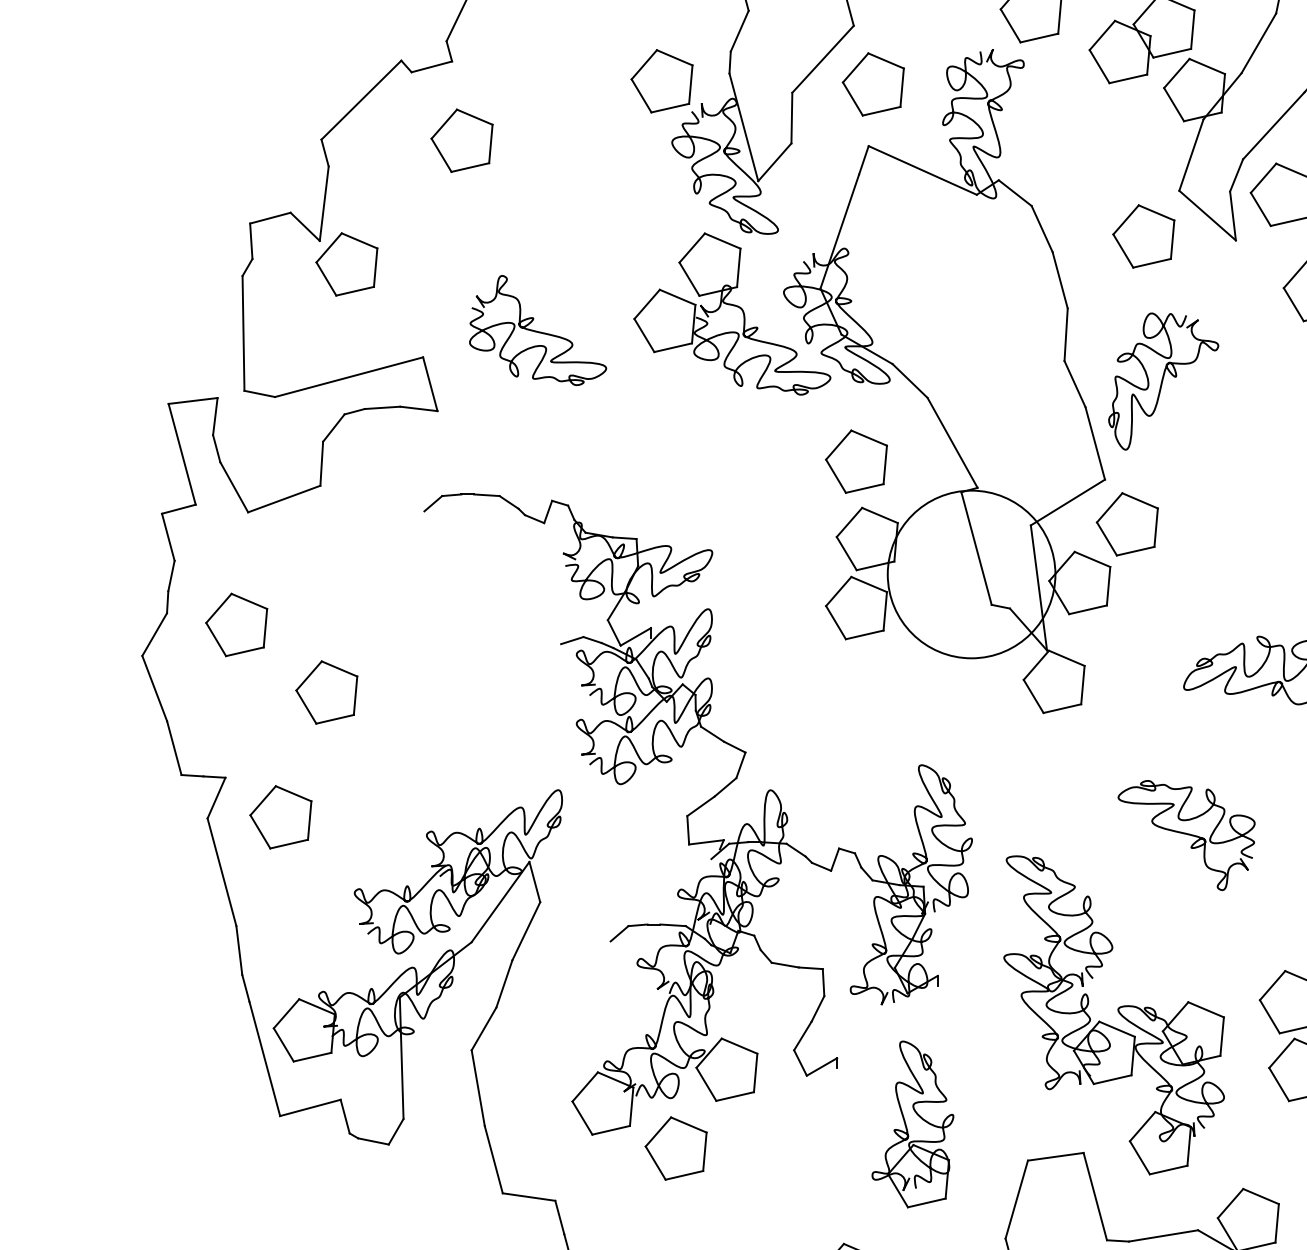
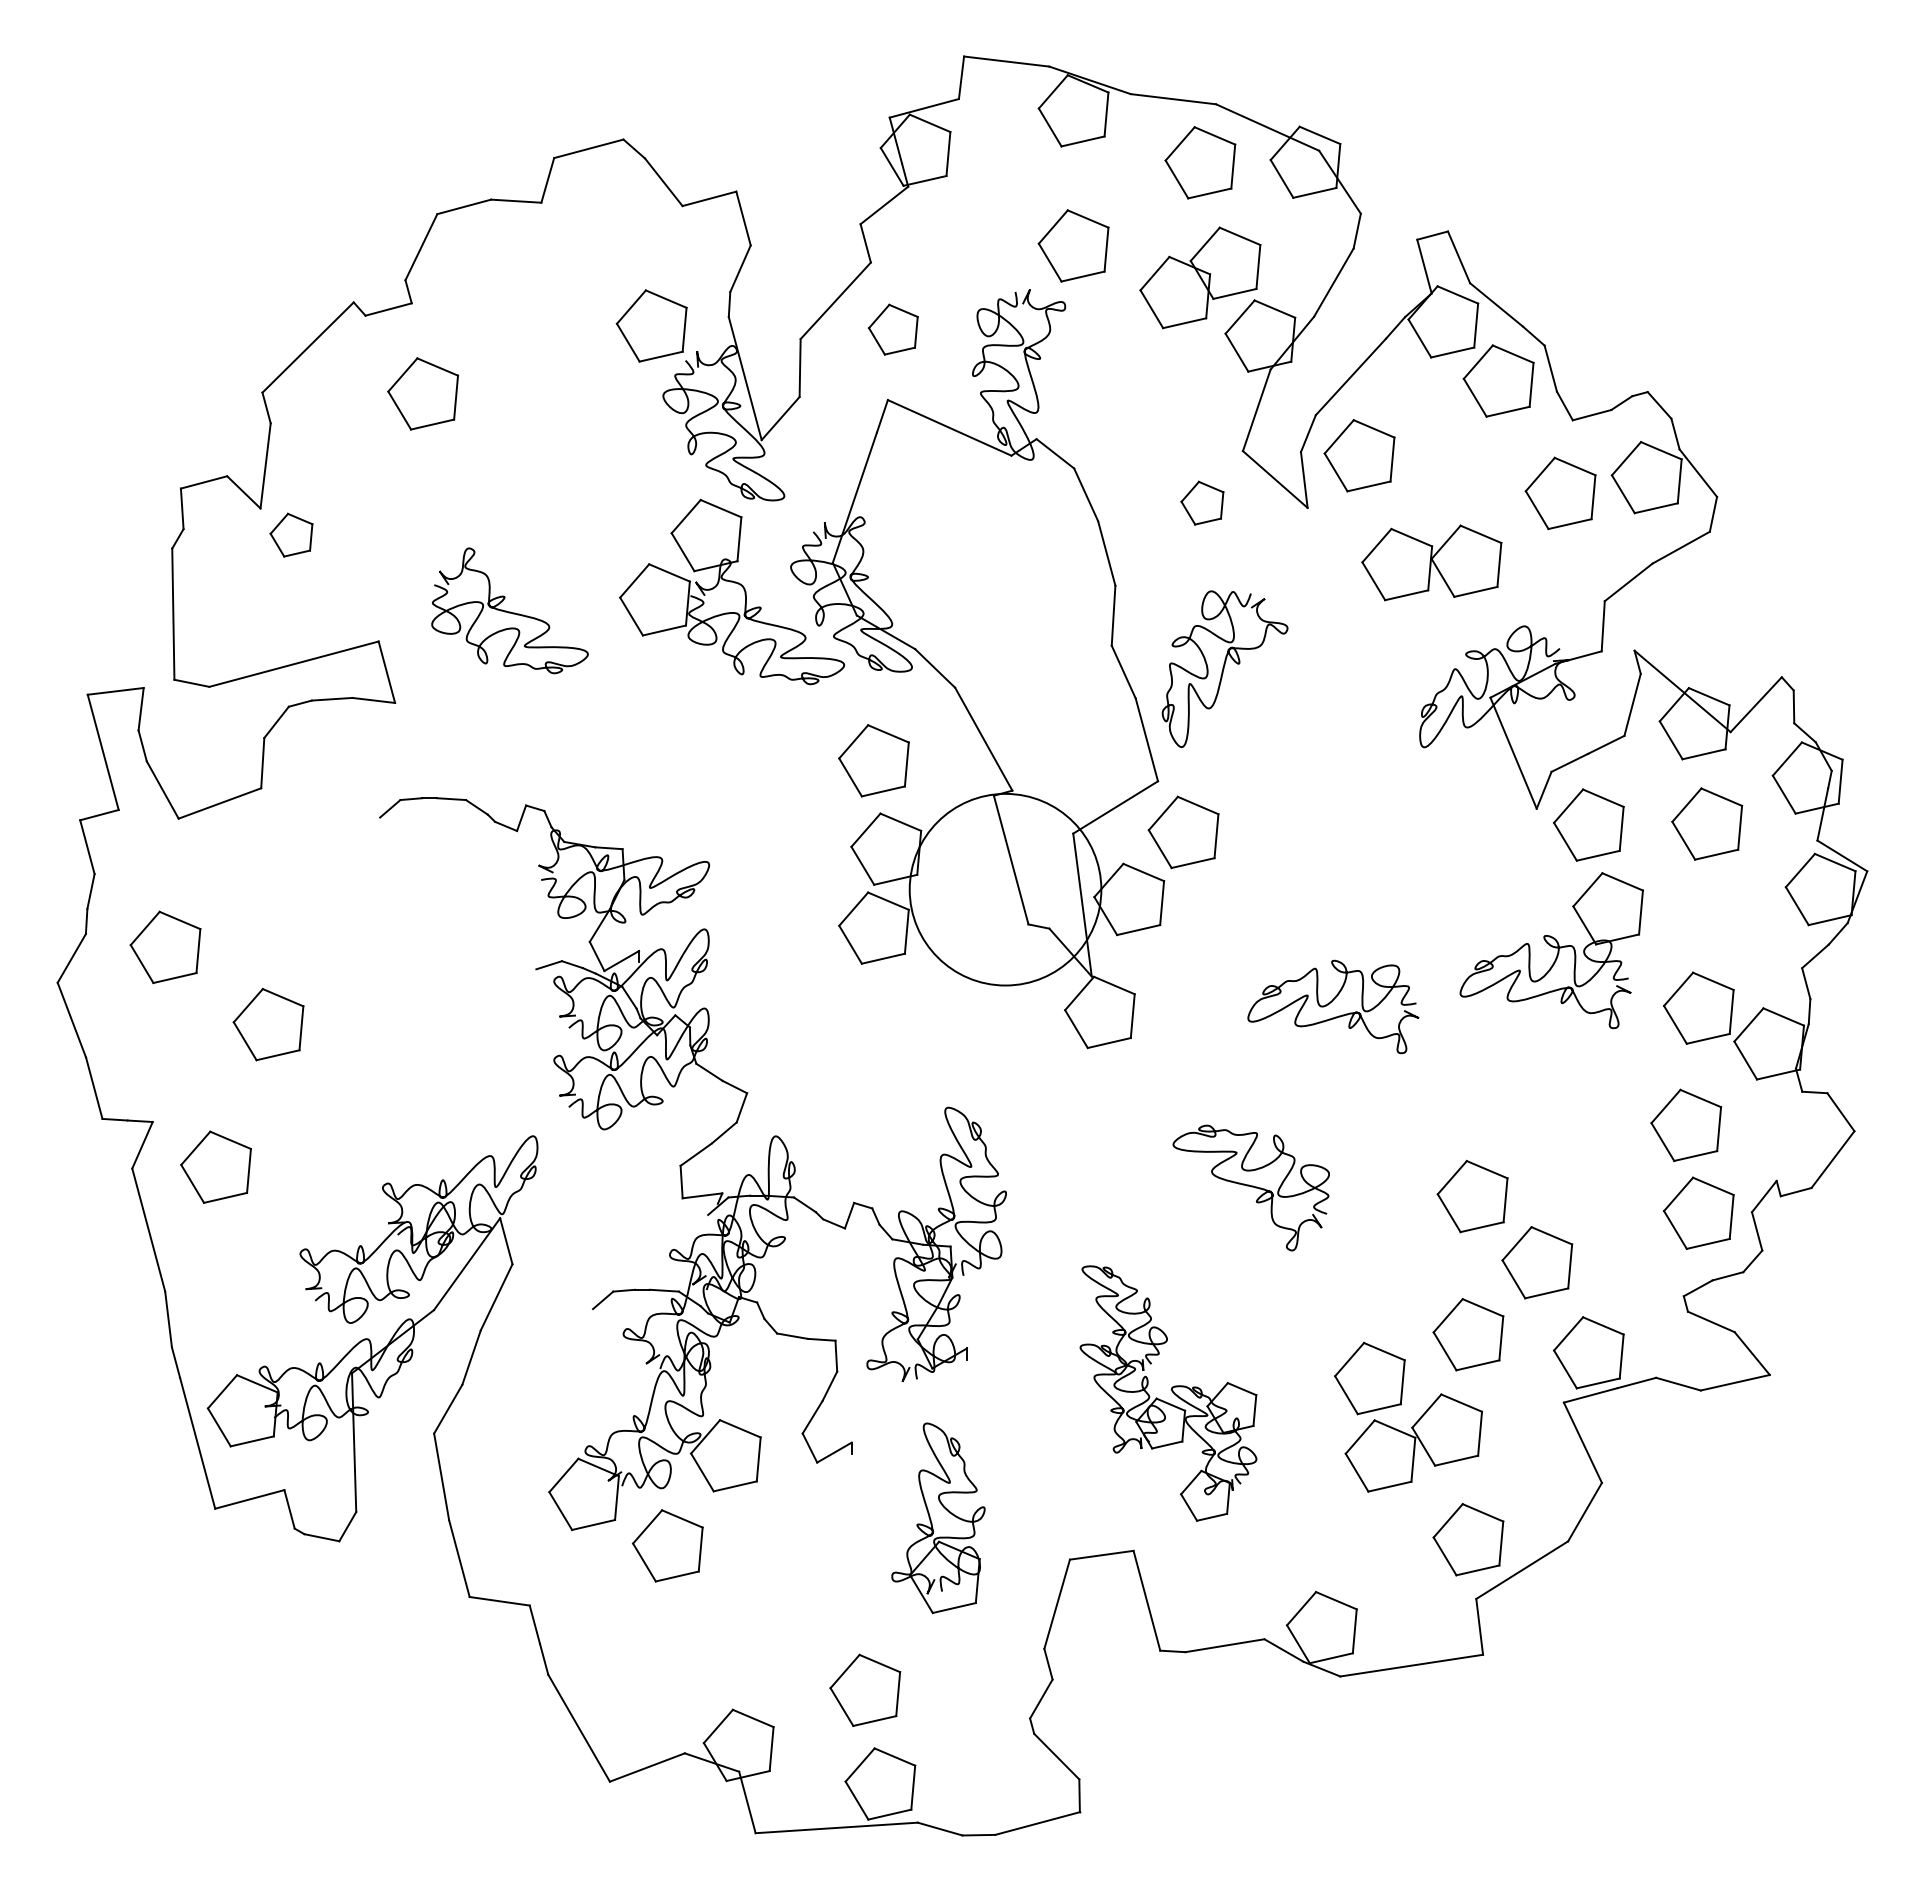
part: (873, 84) -> (893, 329), size x0.7
part: (1143, 235) -> (1202, 502), size x0.6
part: (346, 263) -> (291, 534), size x0.6
part: (1114, 1015) -> (1168, 1393), size x0.7

